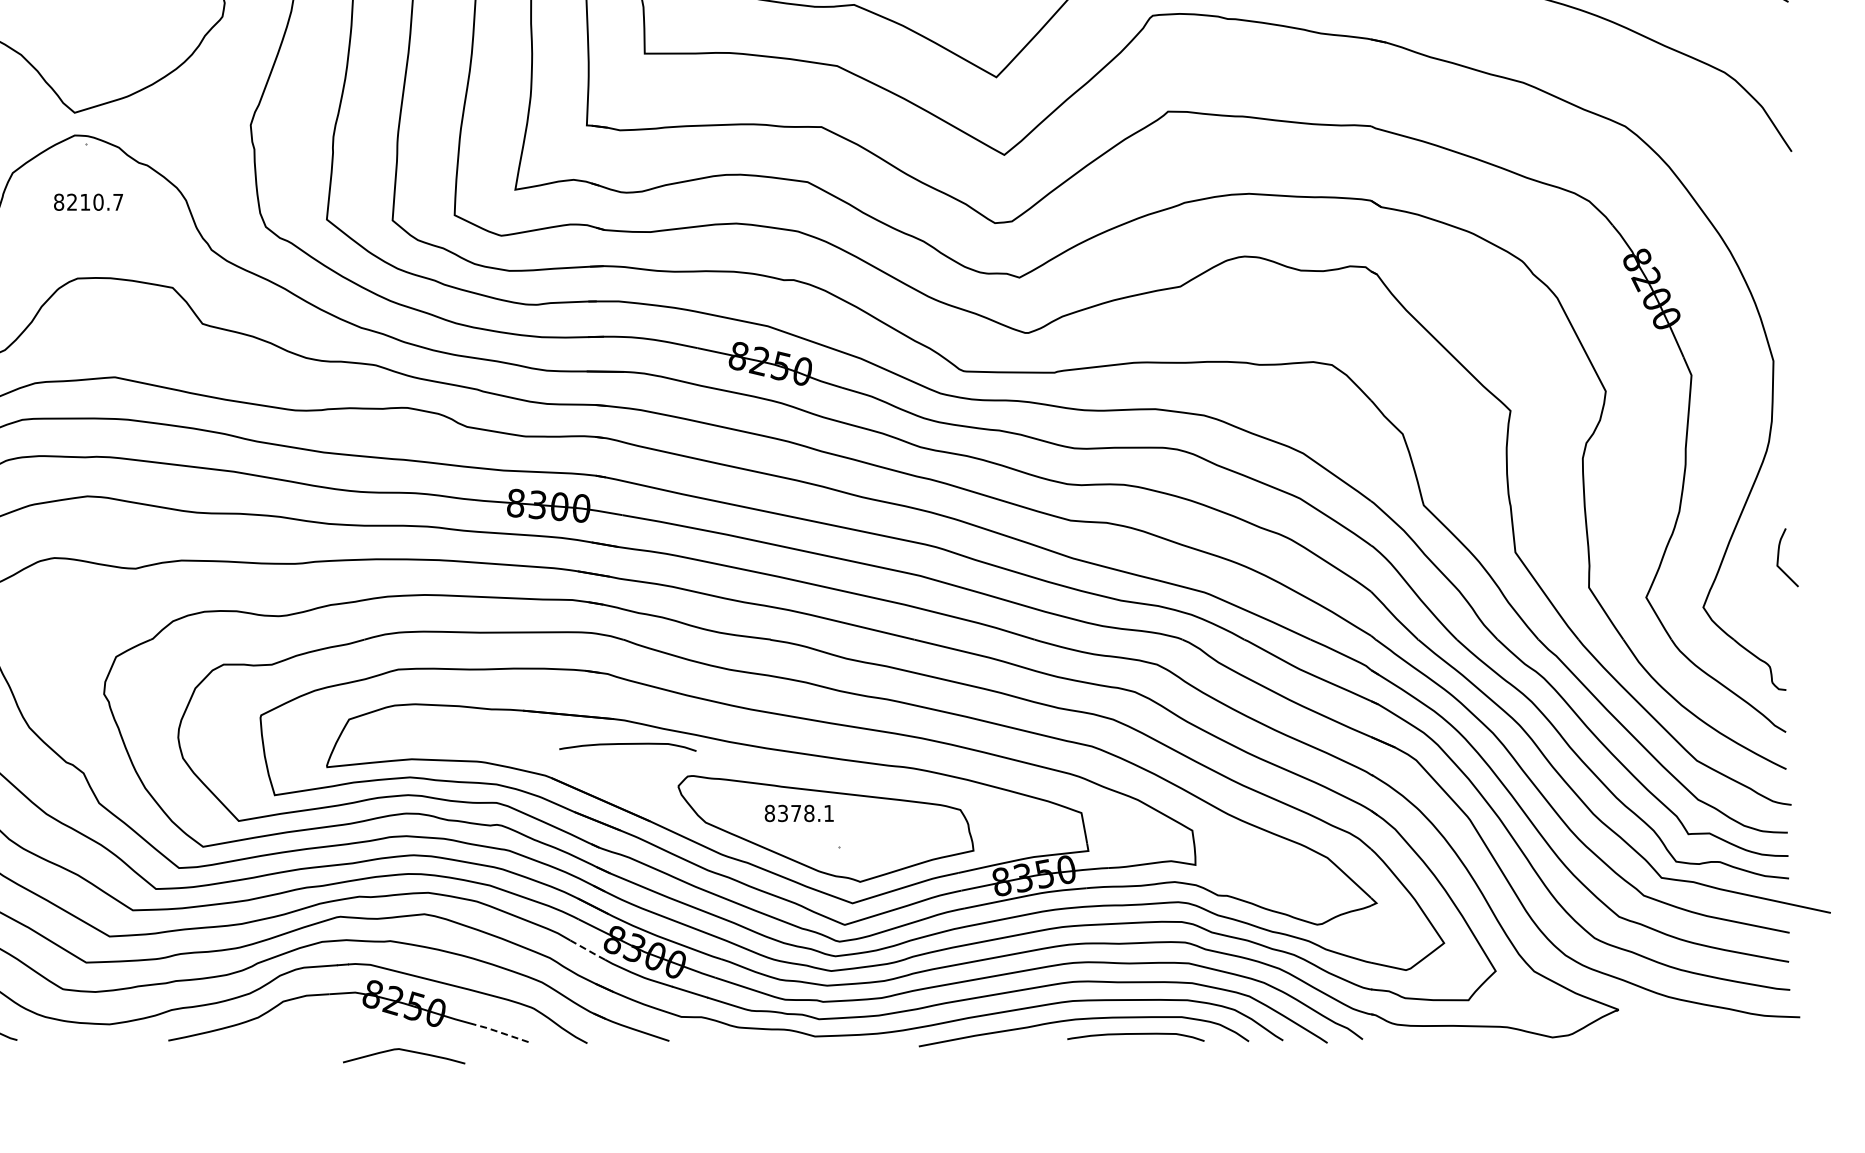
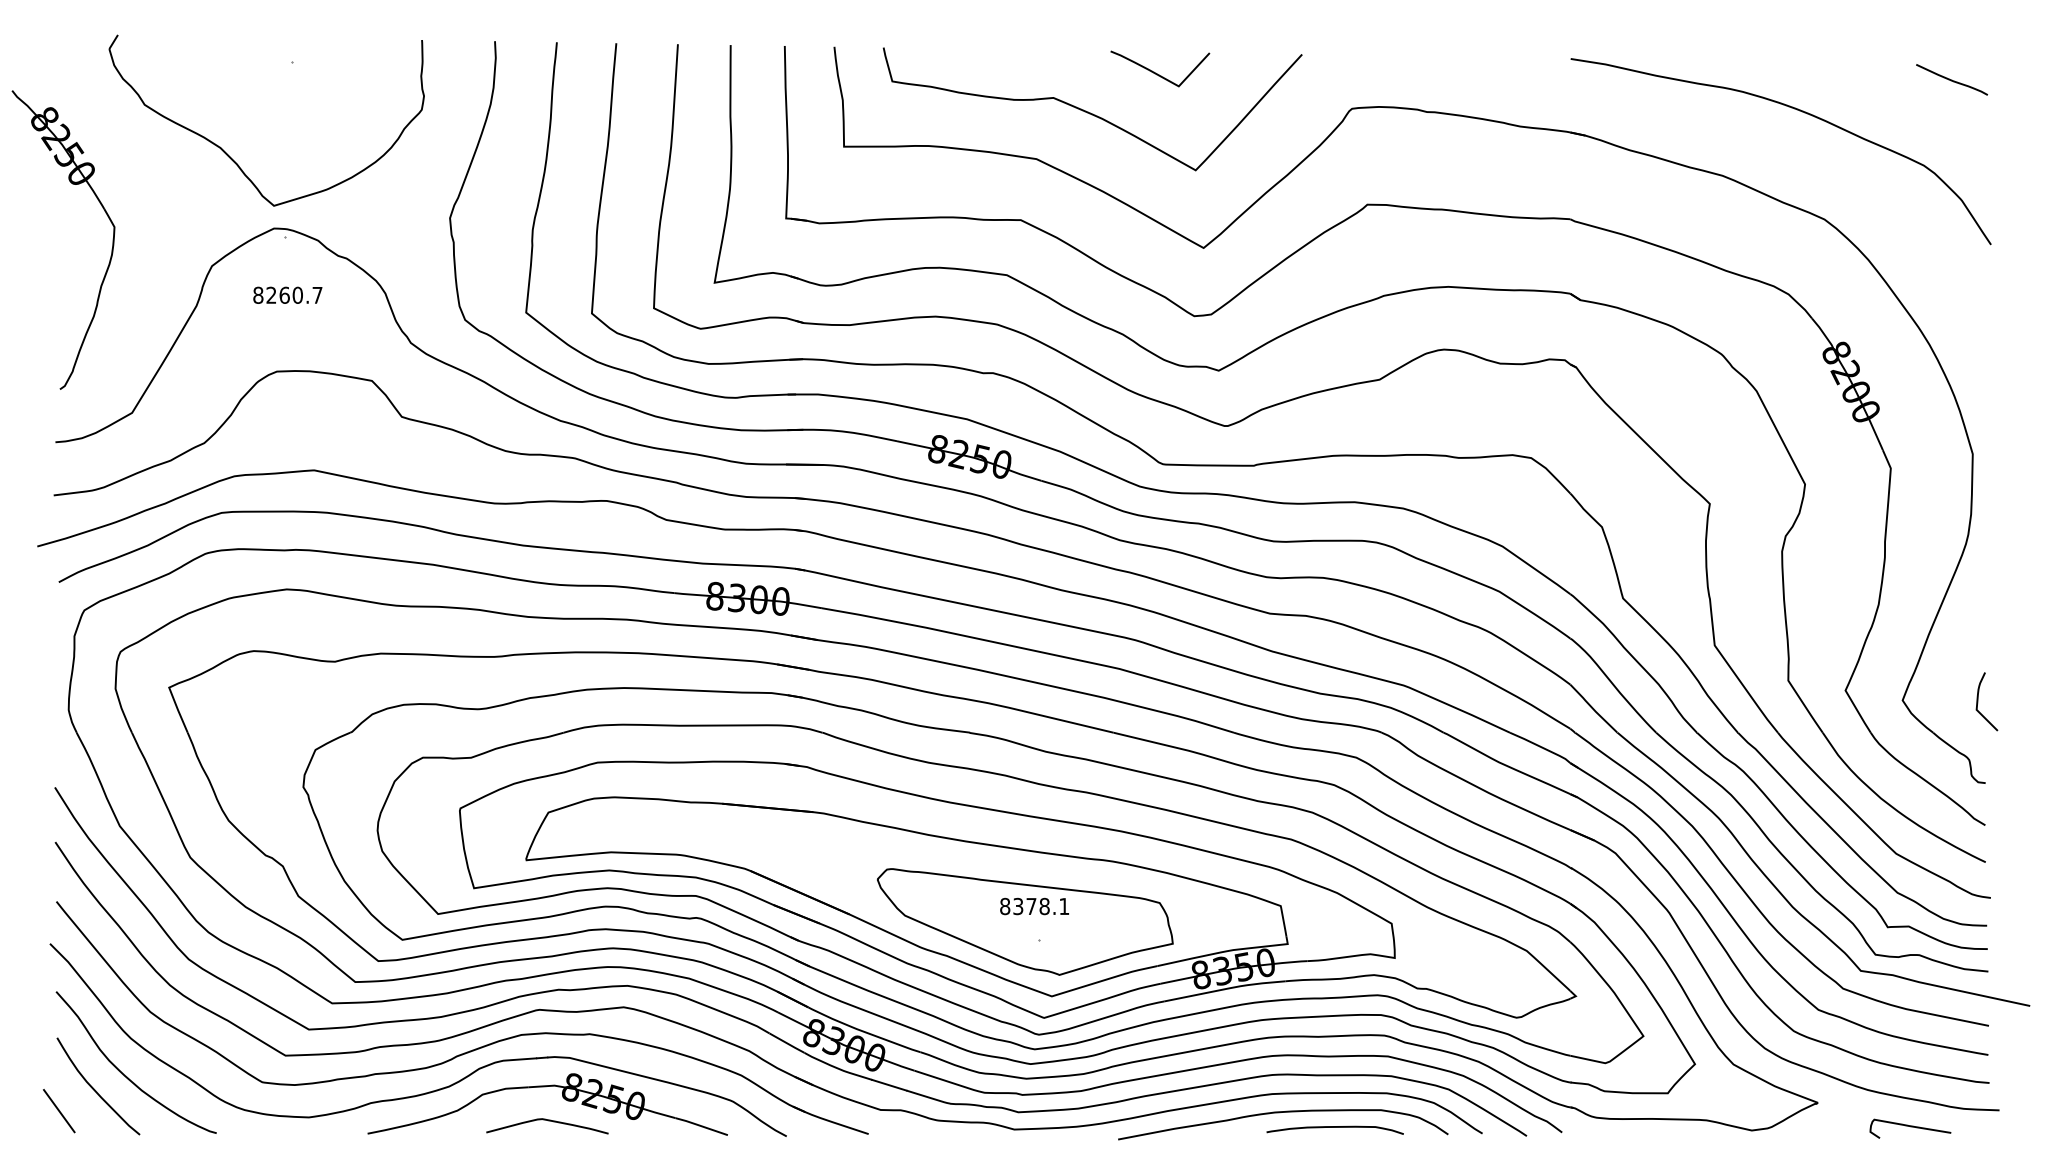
text: (85, 201) -> (284, 294), 8210.7 -> 8260.7
curve: (1779, 557) -> (1978, 701), moved
curve: (627, 744) -> (826, 837), removed
text: (799, 813) -> (1034, 906), moved
line: (588, 950) -> (787, 1043), dashed -> solid
line: (500, 1032) -> (699, 1125), dashed -> solid
curve: (1711, 1034) -> (1910, 1127), added
curve: (405, 1051) -> (548, 1121), moved

